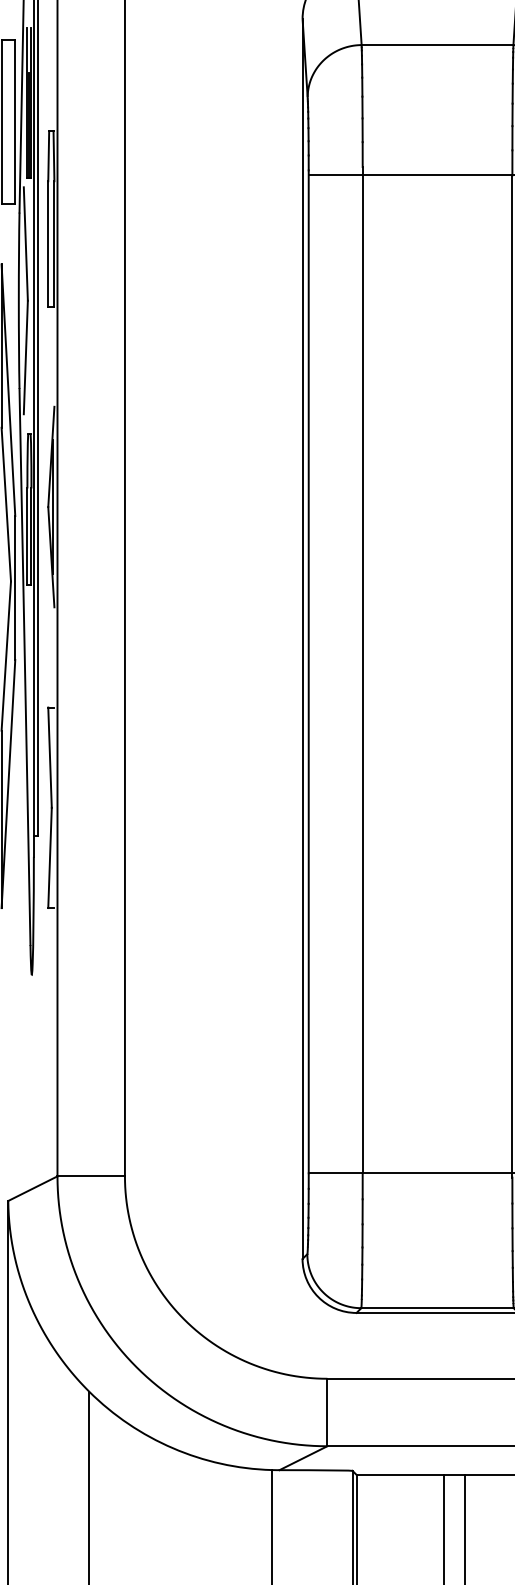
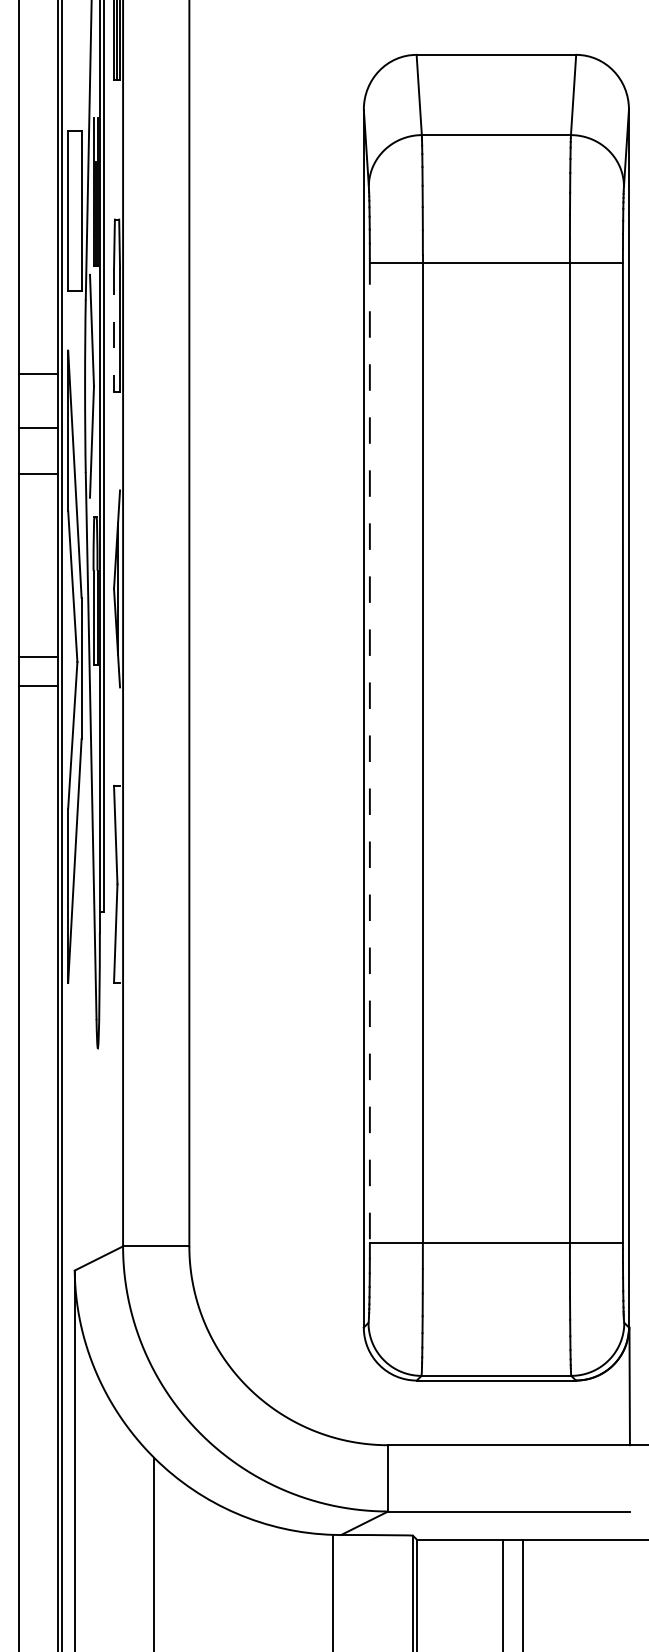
line: (48, 243) -> (114, 330), solid -> dashed
line: (308, 671) -> (369, 750), solid -> dashed

